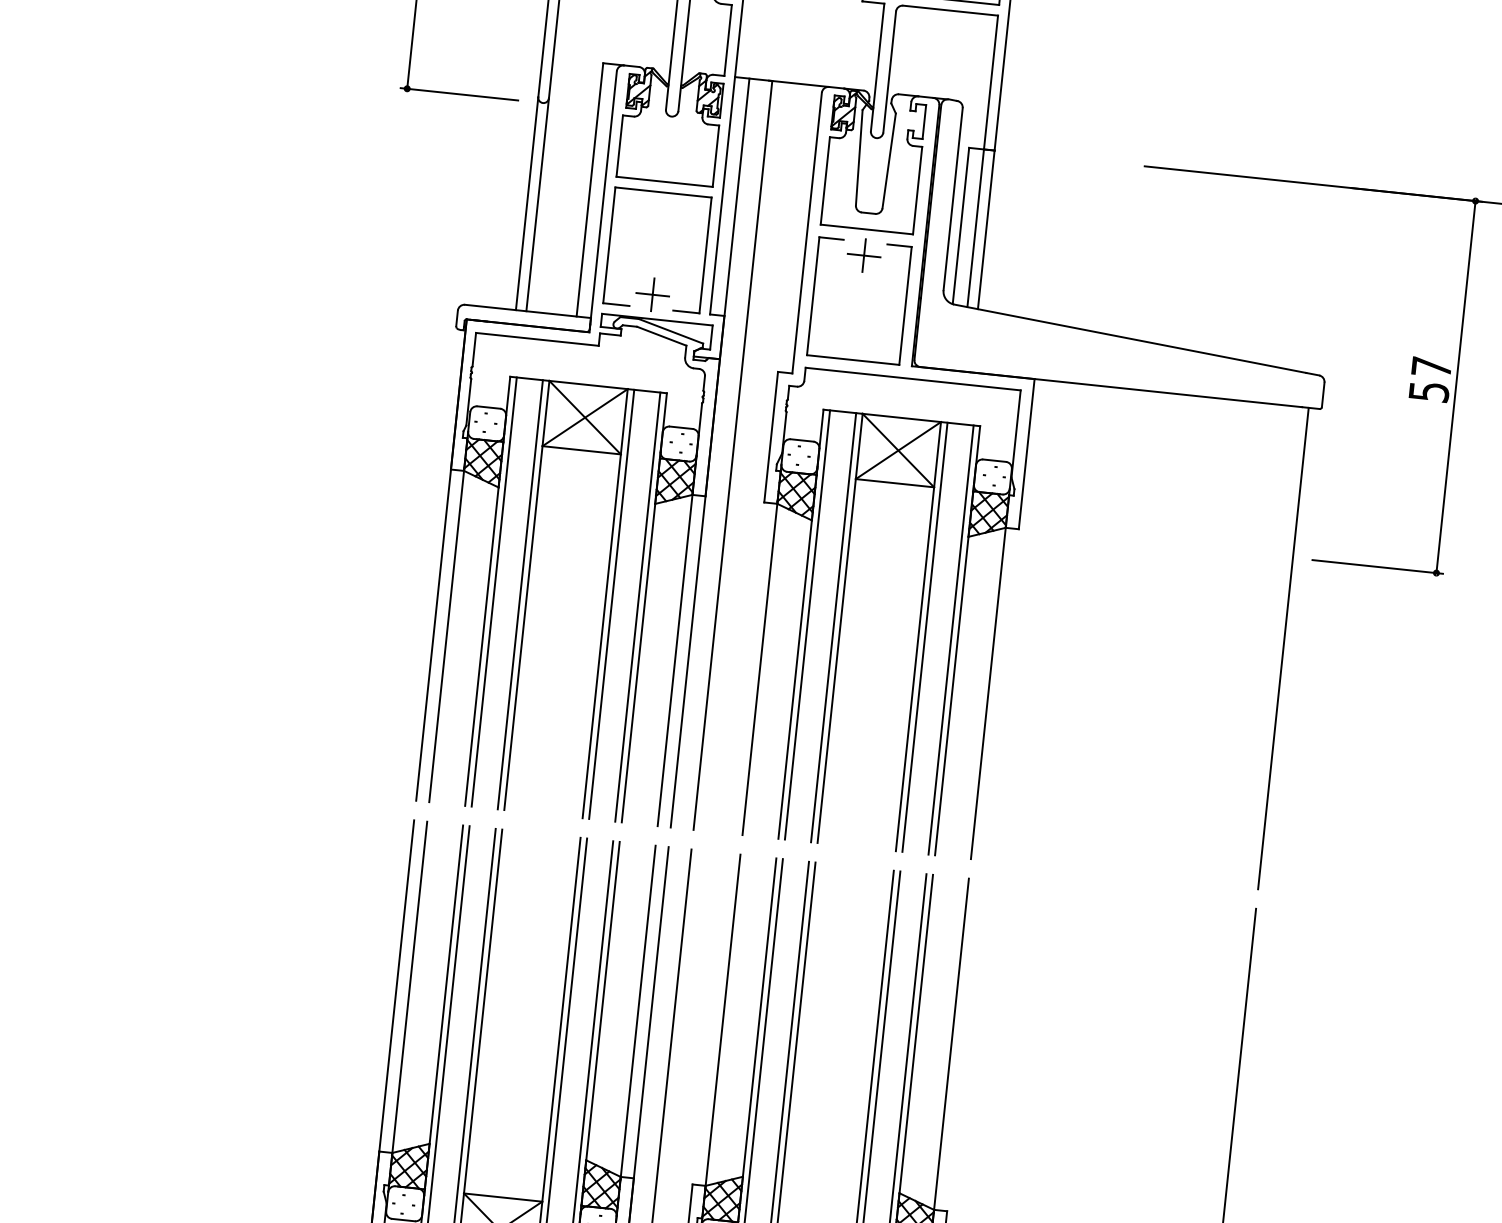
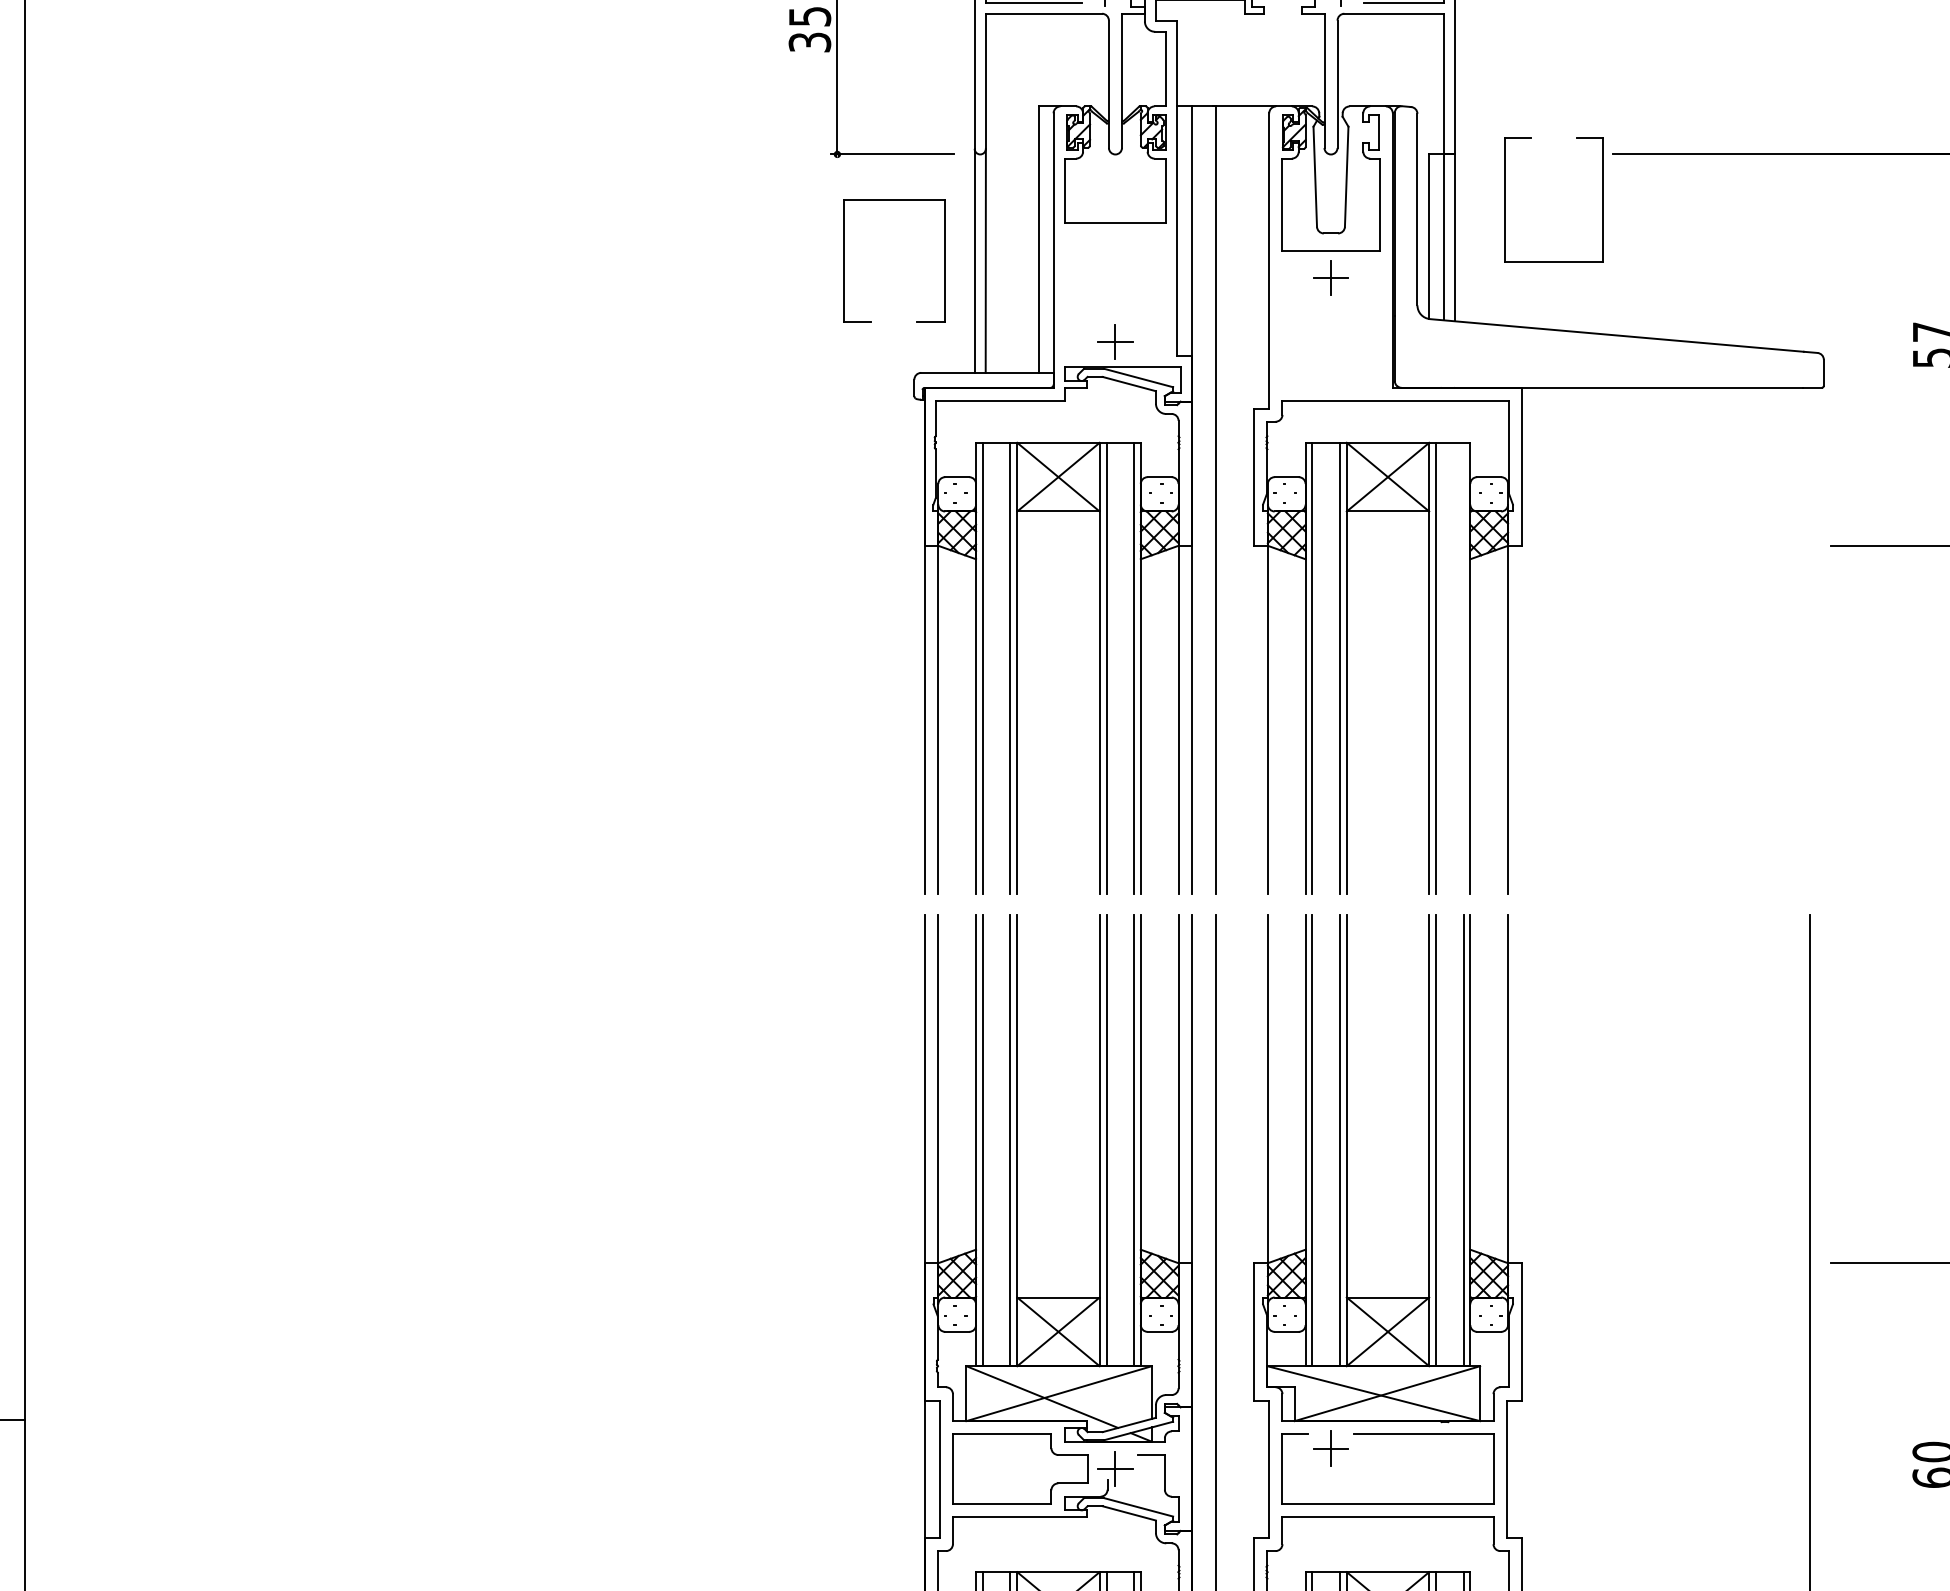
part: (610, 244) -> (844, 260), moved
part: (813, 295) -> (1505, 199), moved
line: (951, 640) -> (1463, 668), removed
line: (1283, 648) -> (1810, 640), removed

